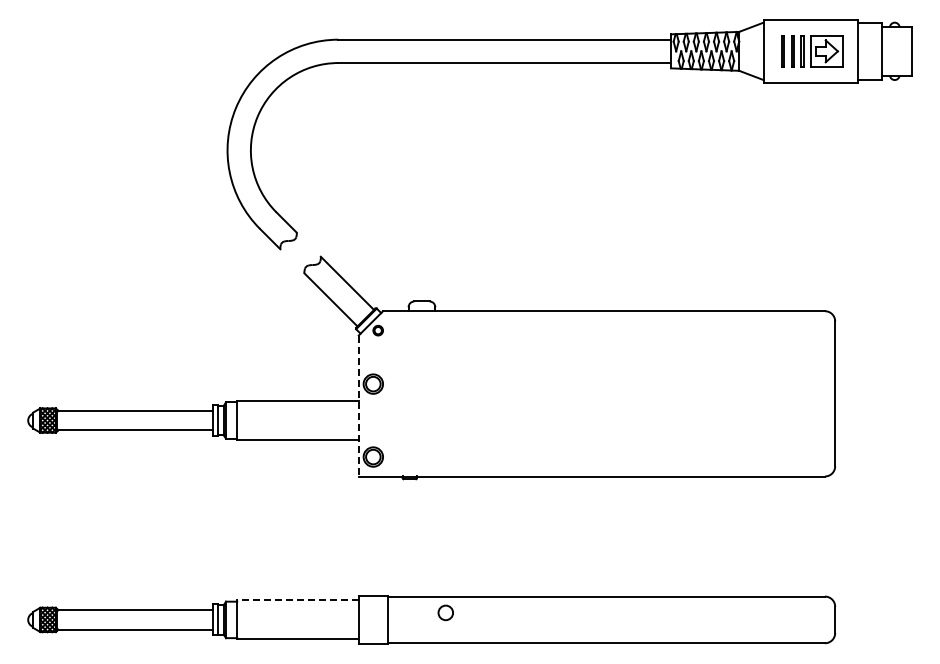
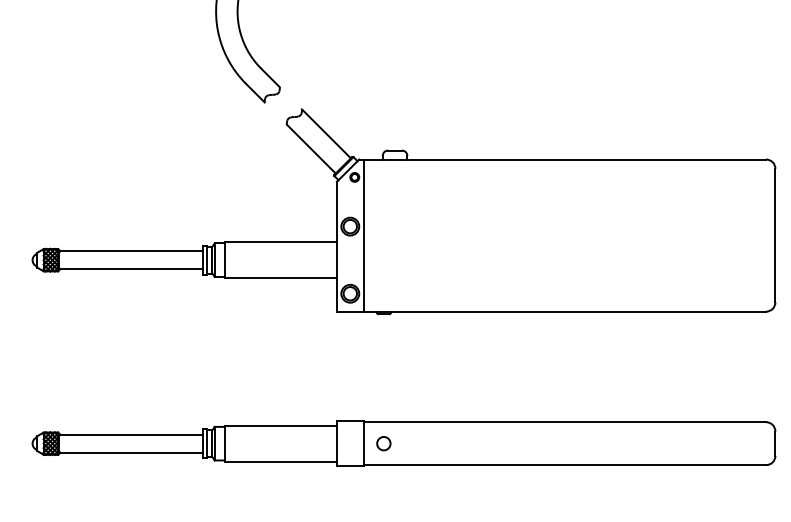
line: (387, 393) -> (363, 235), added
line: (358, 406) -> (336, 247), dashed -> solid
line: (298, 600) -> (281, 425), dashed -> solid
circle: (445, 612) -> (383, 443), moved

